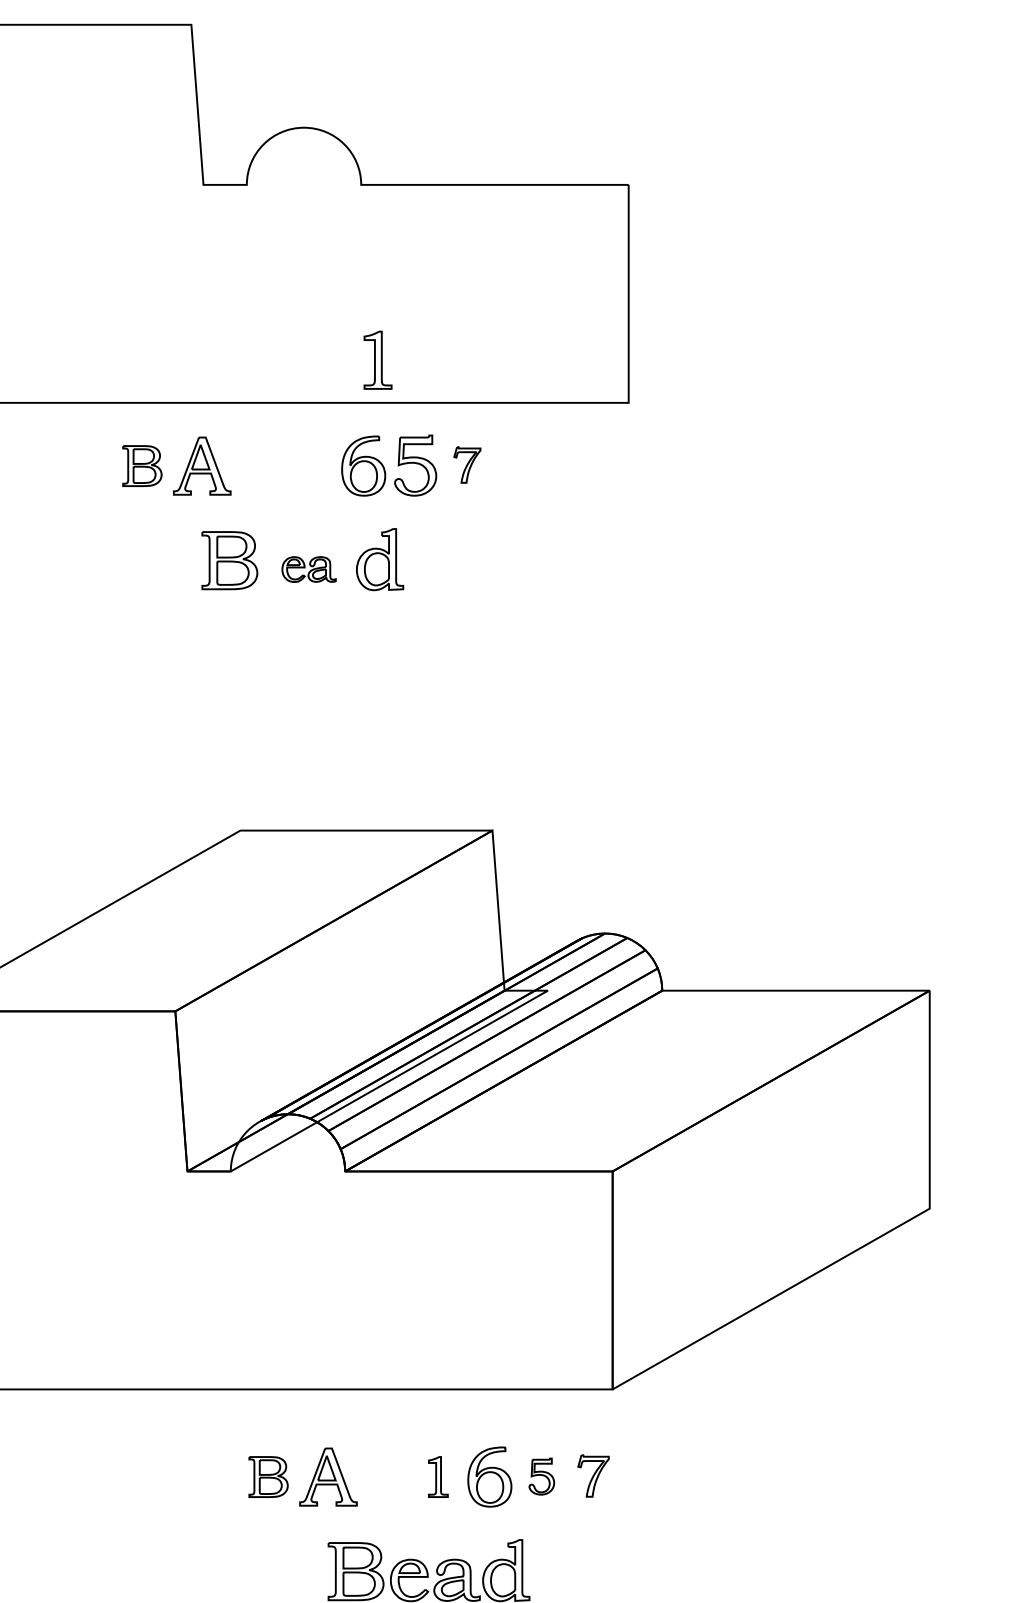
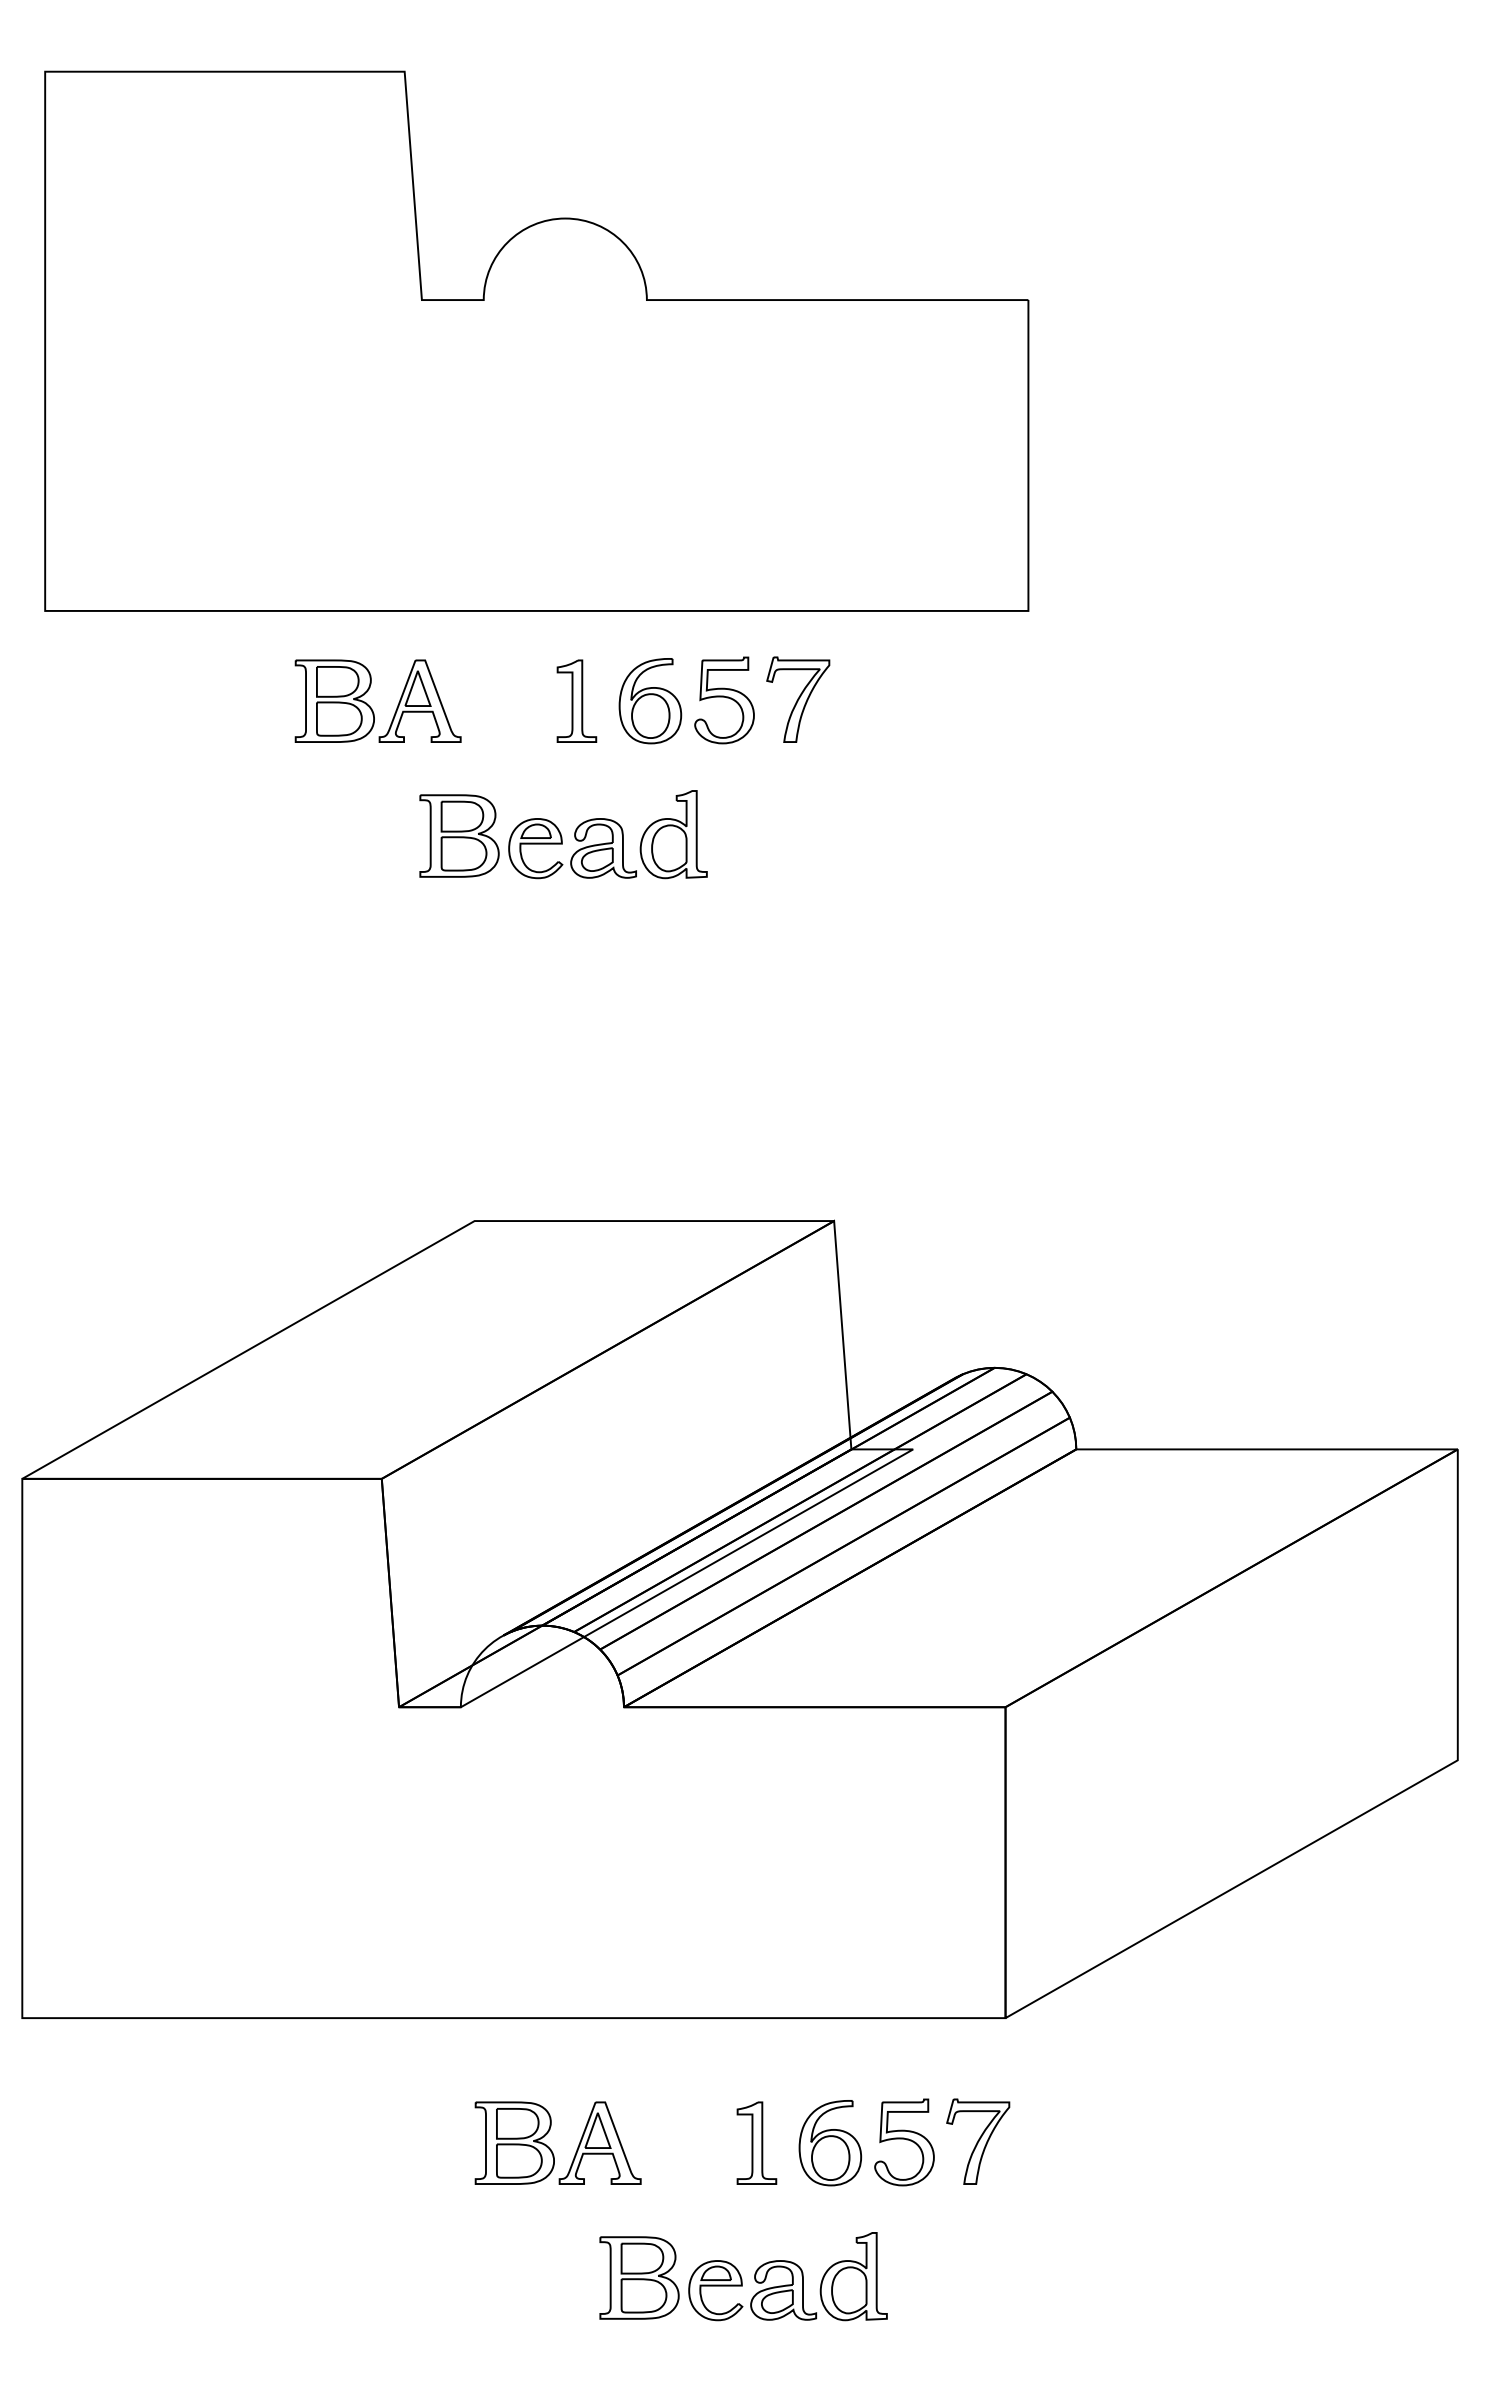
part: (377, 359) -> (576, 700), moved
part: (467, 464) -> (798, 699), size x1.67
part: (142, 465) -> (334, 700), size x1.43
part: (309, 569) -> (572, 848), size x1.67
part: (593, 1475) -> (978, 2141), size x1.43
part: (268, 1476) -> (514, 2142), size x1.43
part: (438, 1476) -> (756, 2142), size x1.43
part: (541, 1476) -> (904, 2142), size x1.67

